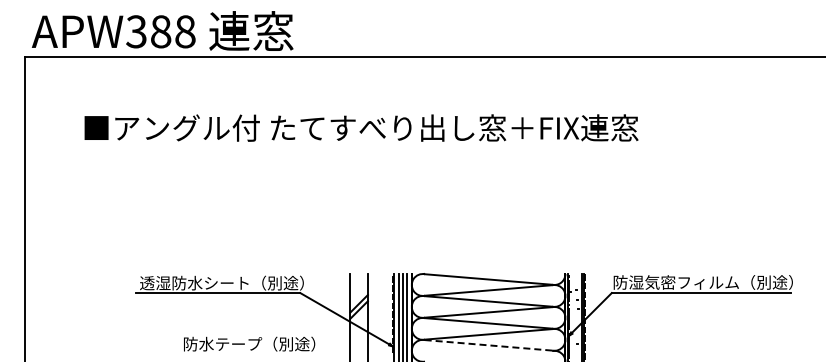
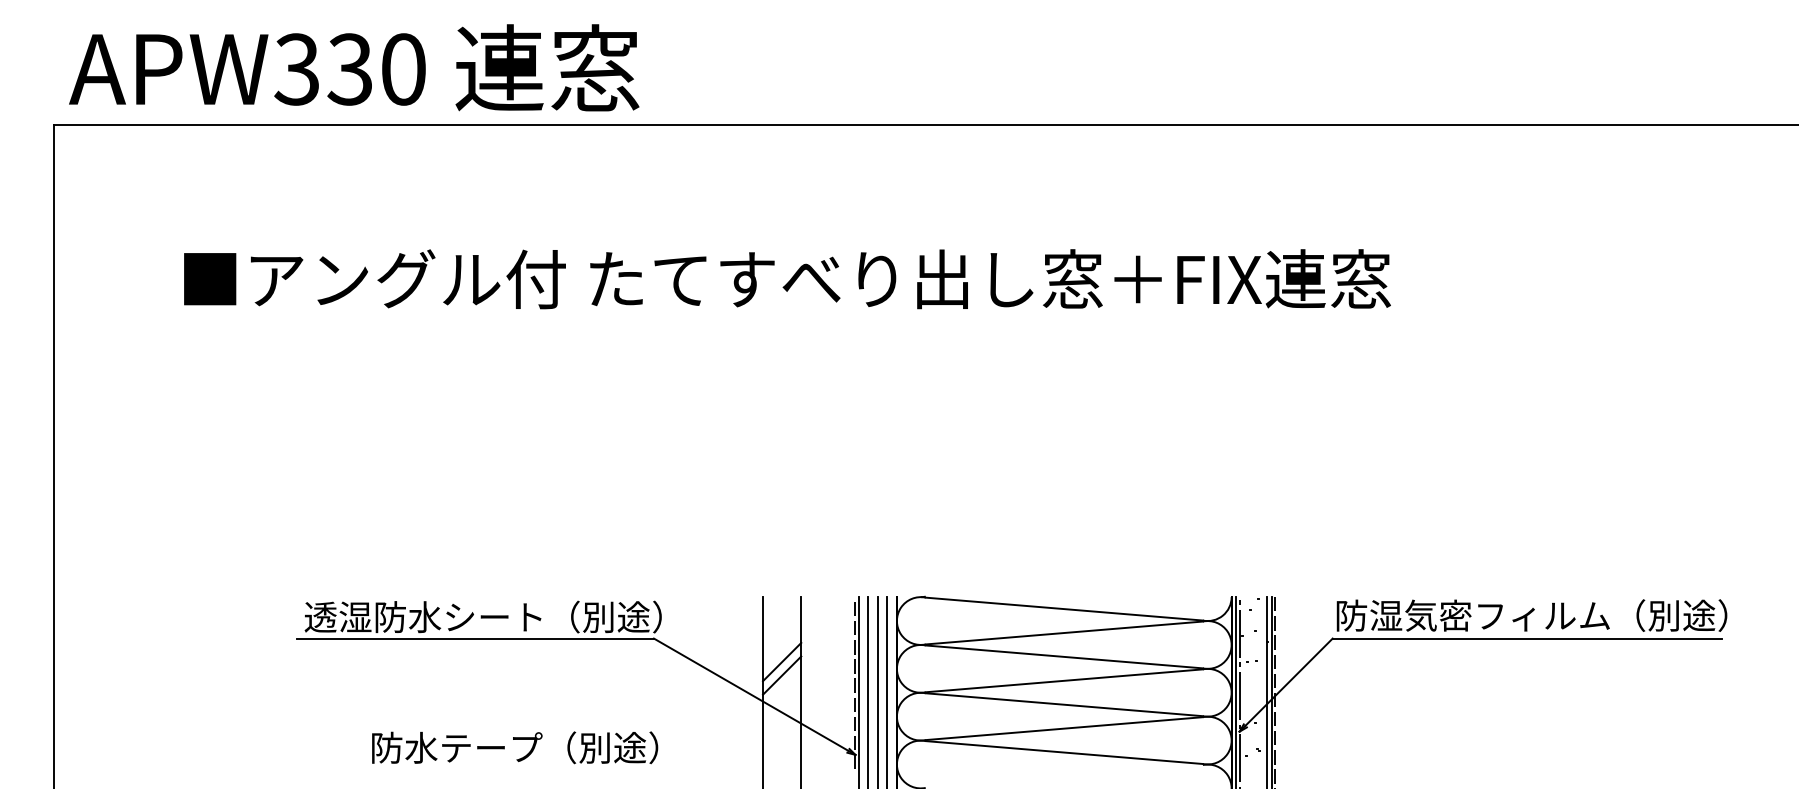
text: (172, 31) -> (375, 68), APW388 -> APW330
text: (249, 343) -> (514, 746), moved
line: (488, 345) -> (1063, 752), dashed -> solid

